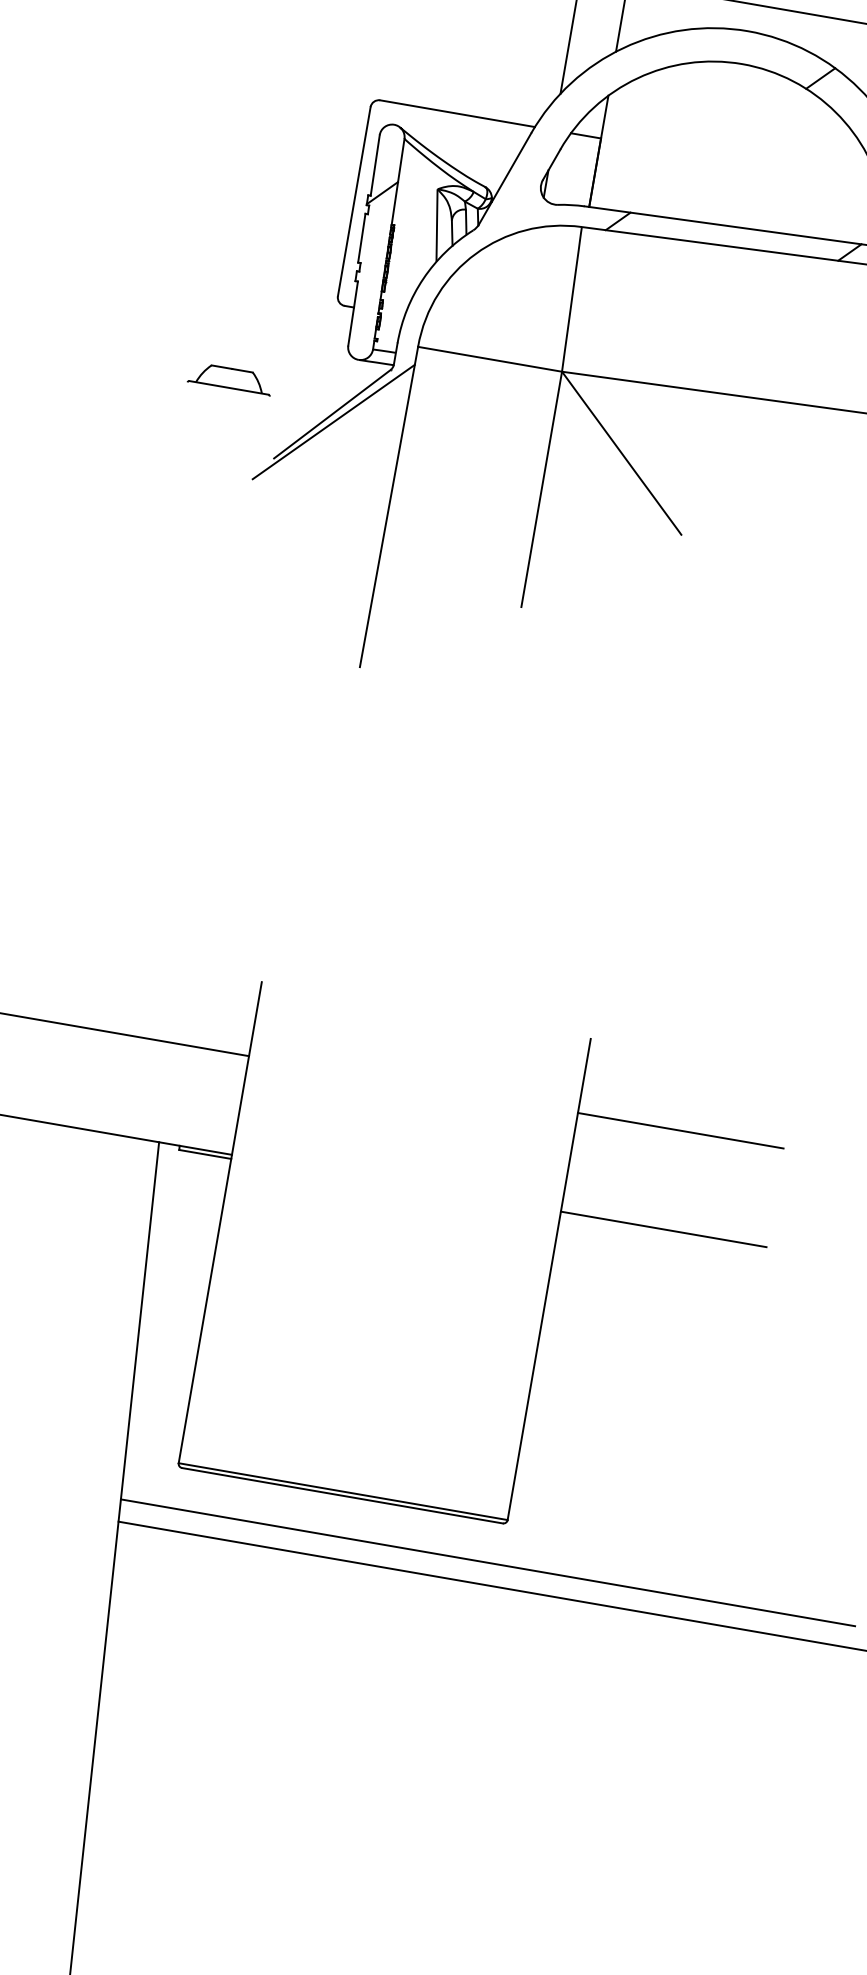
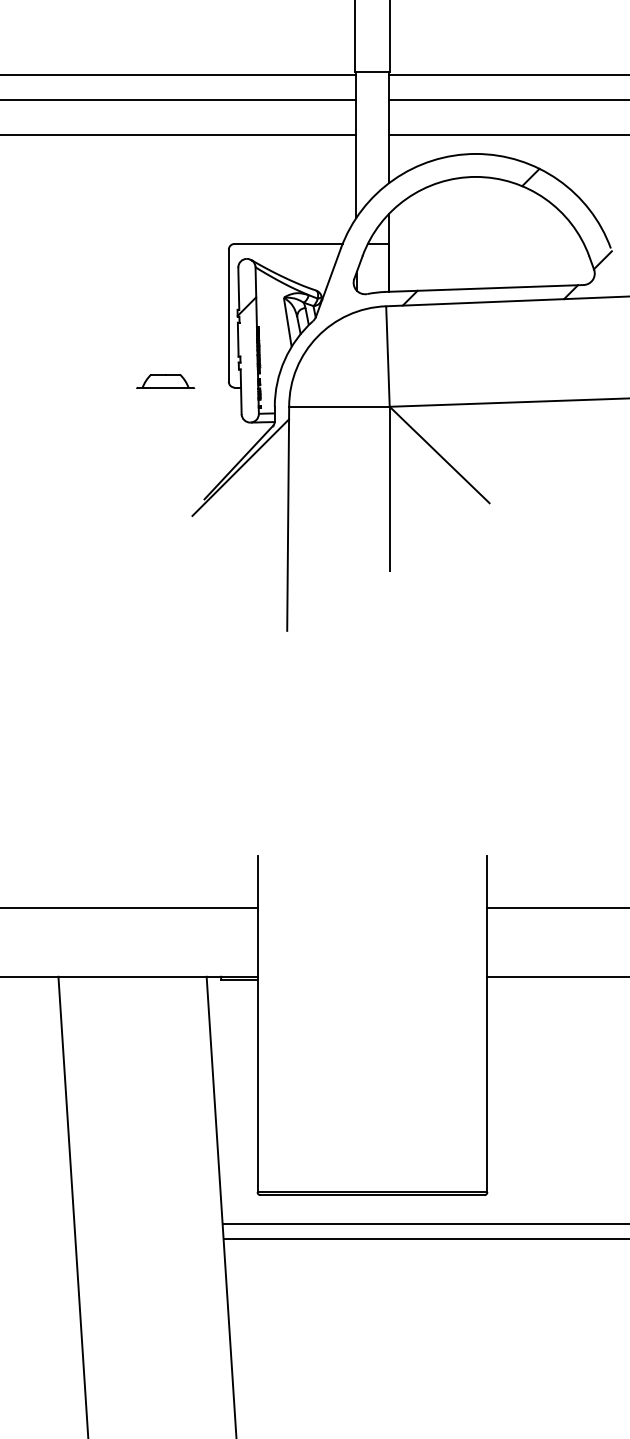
part: (230, 378) -> (165, 381), moved

